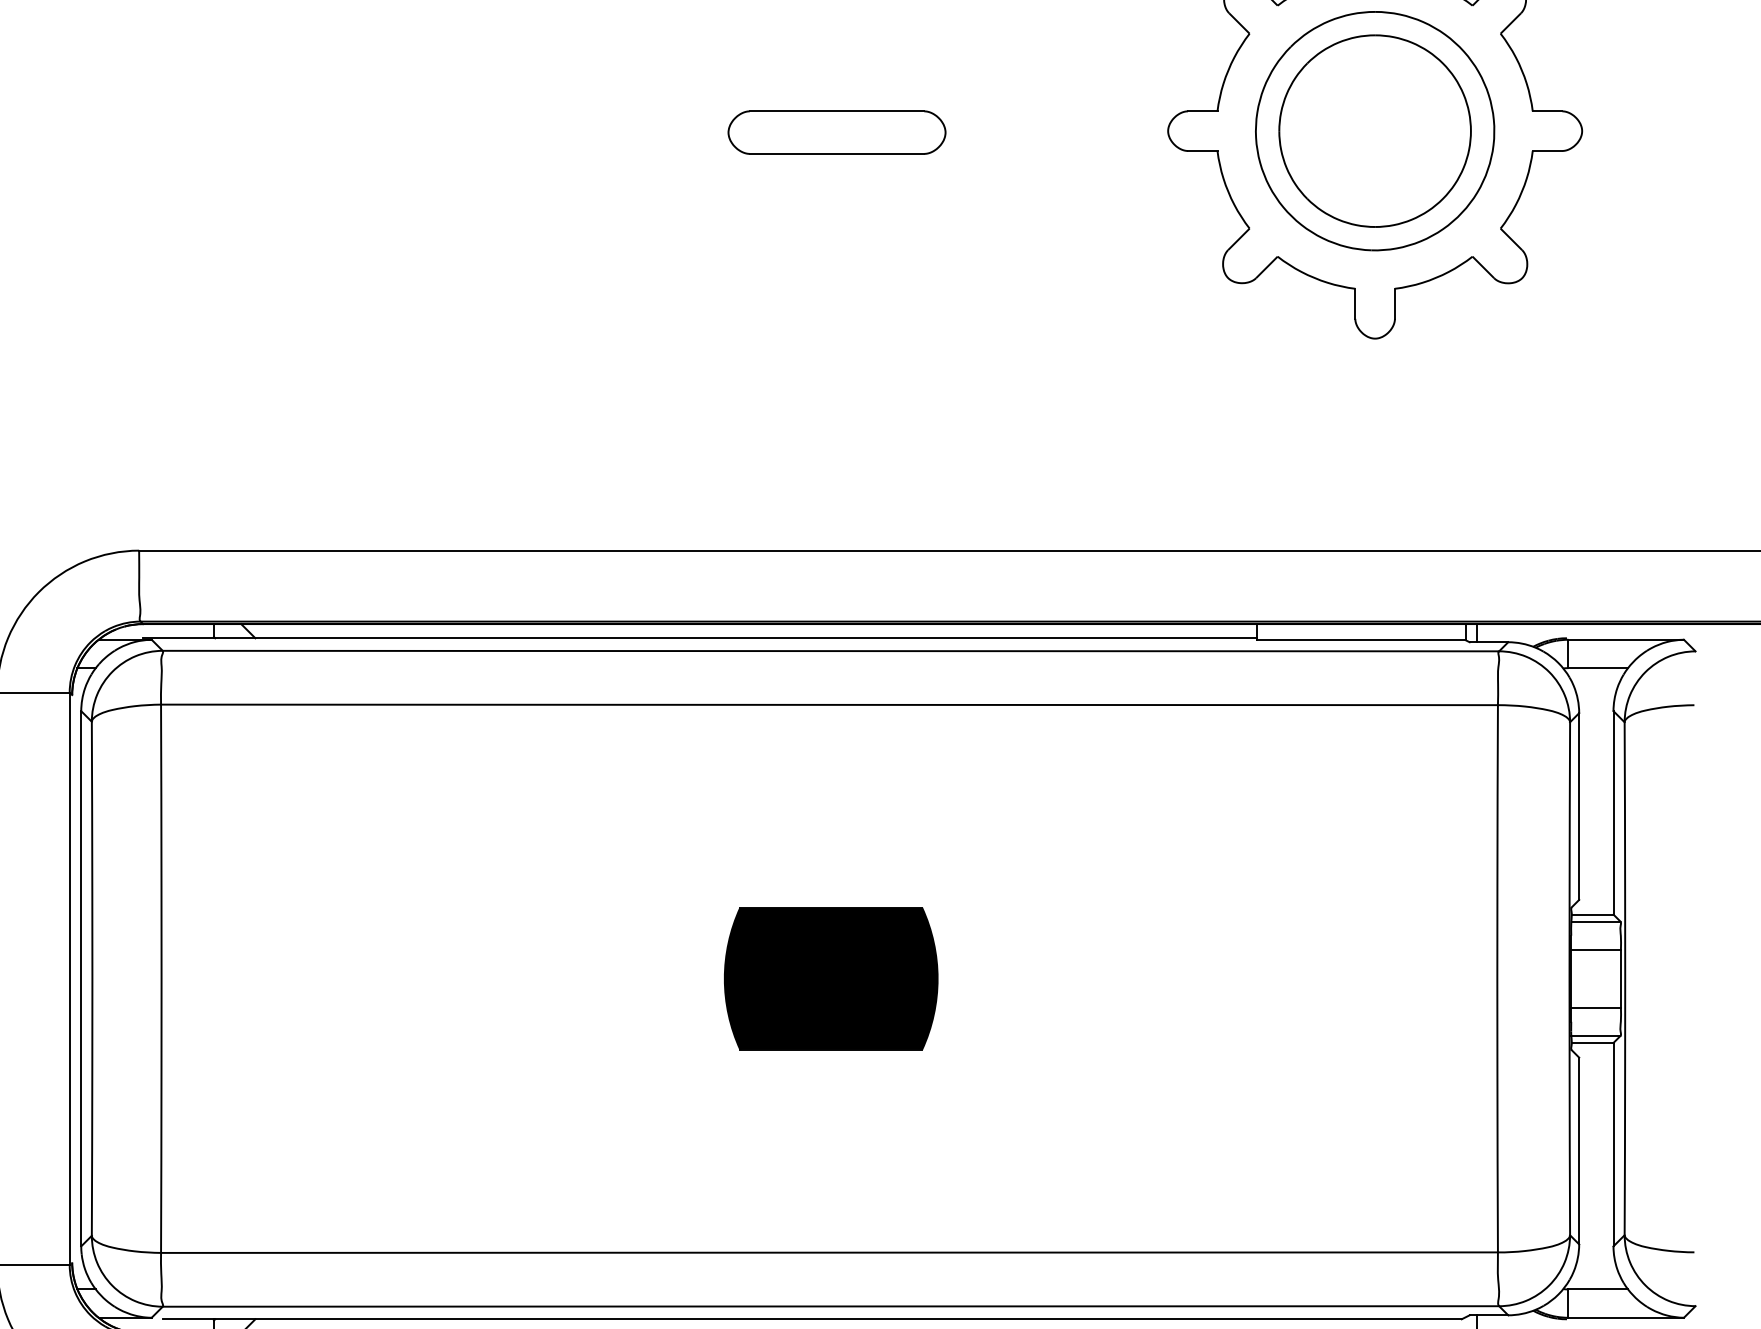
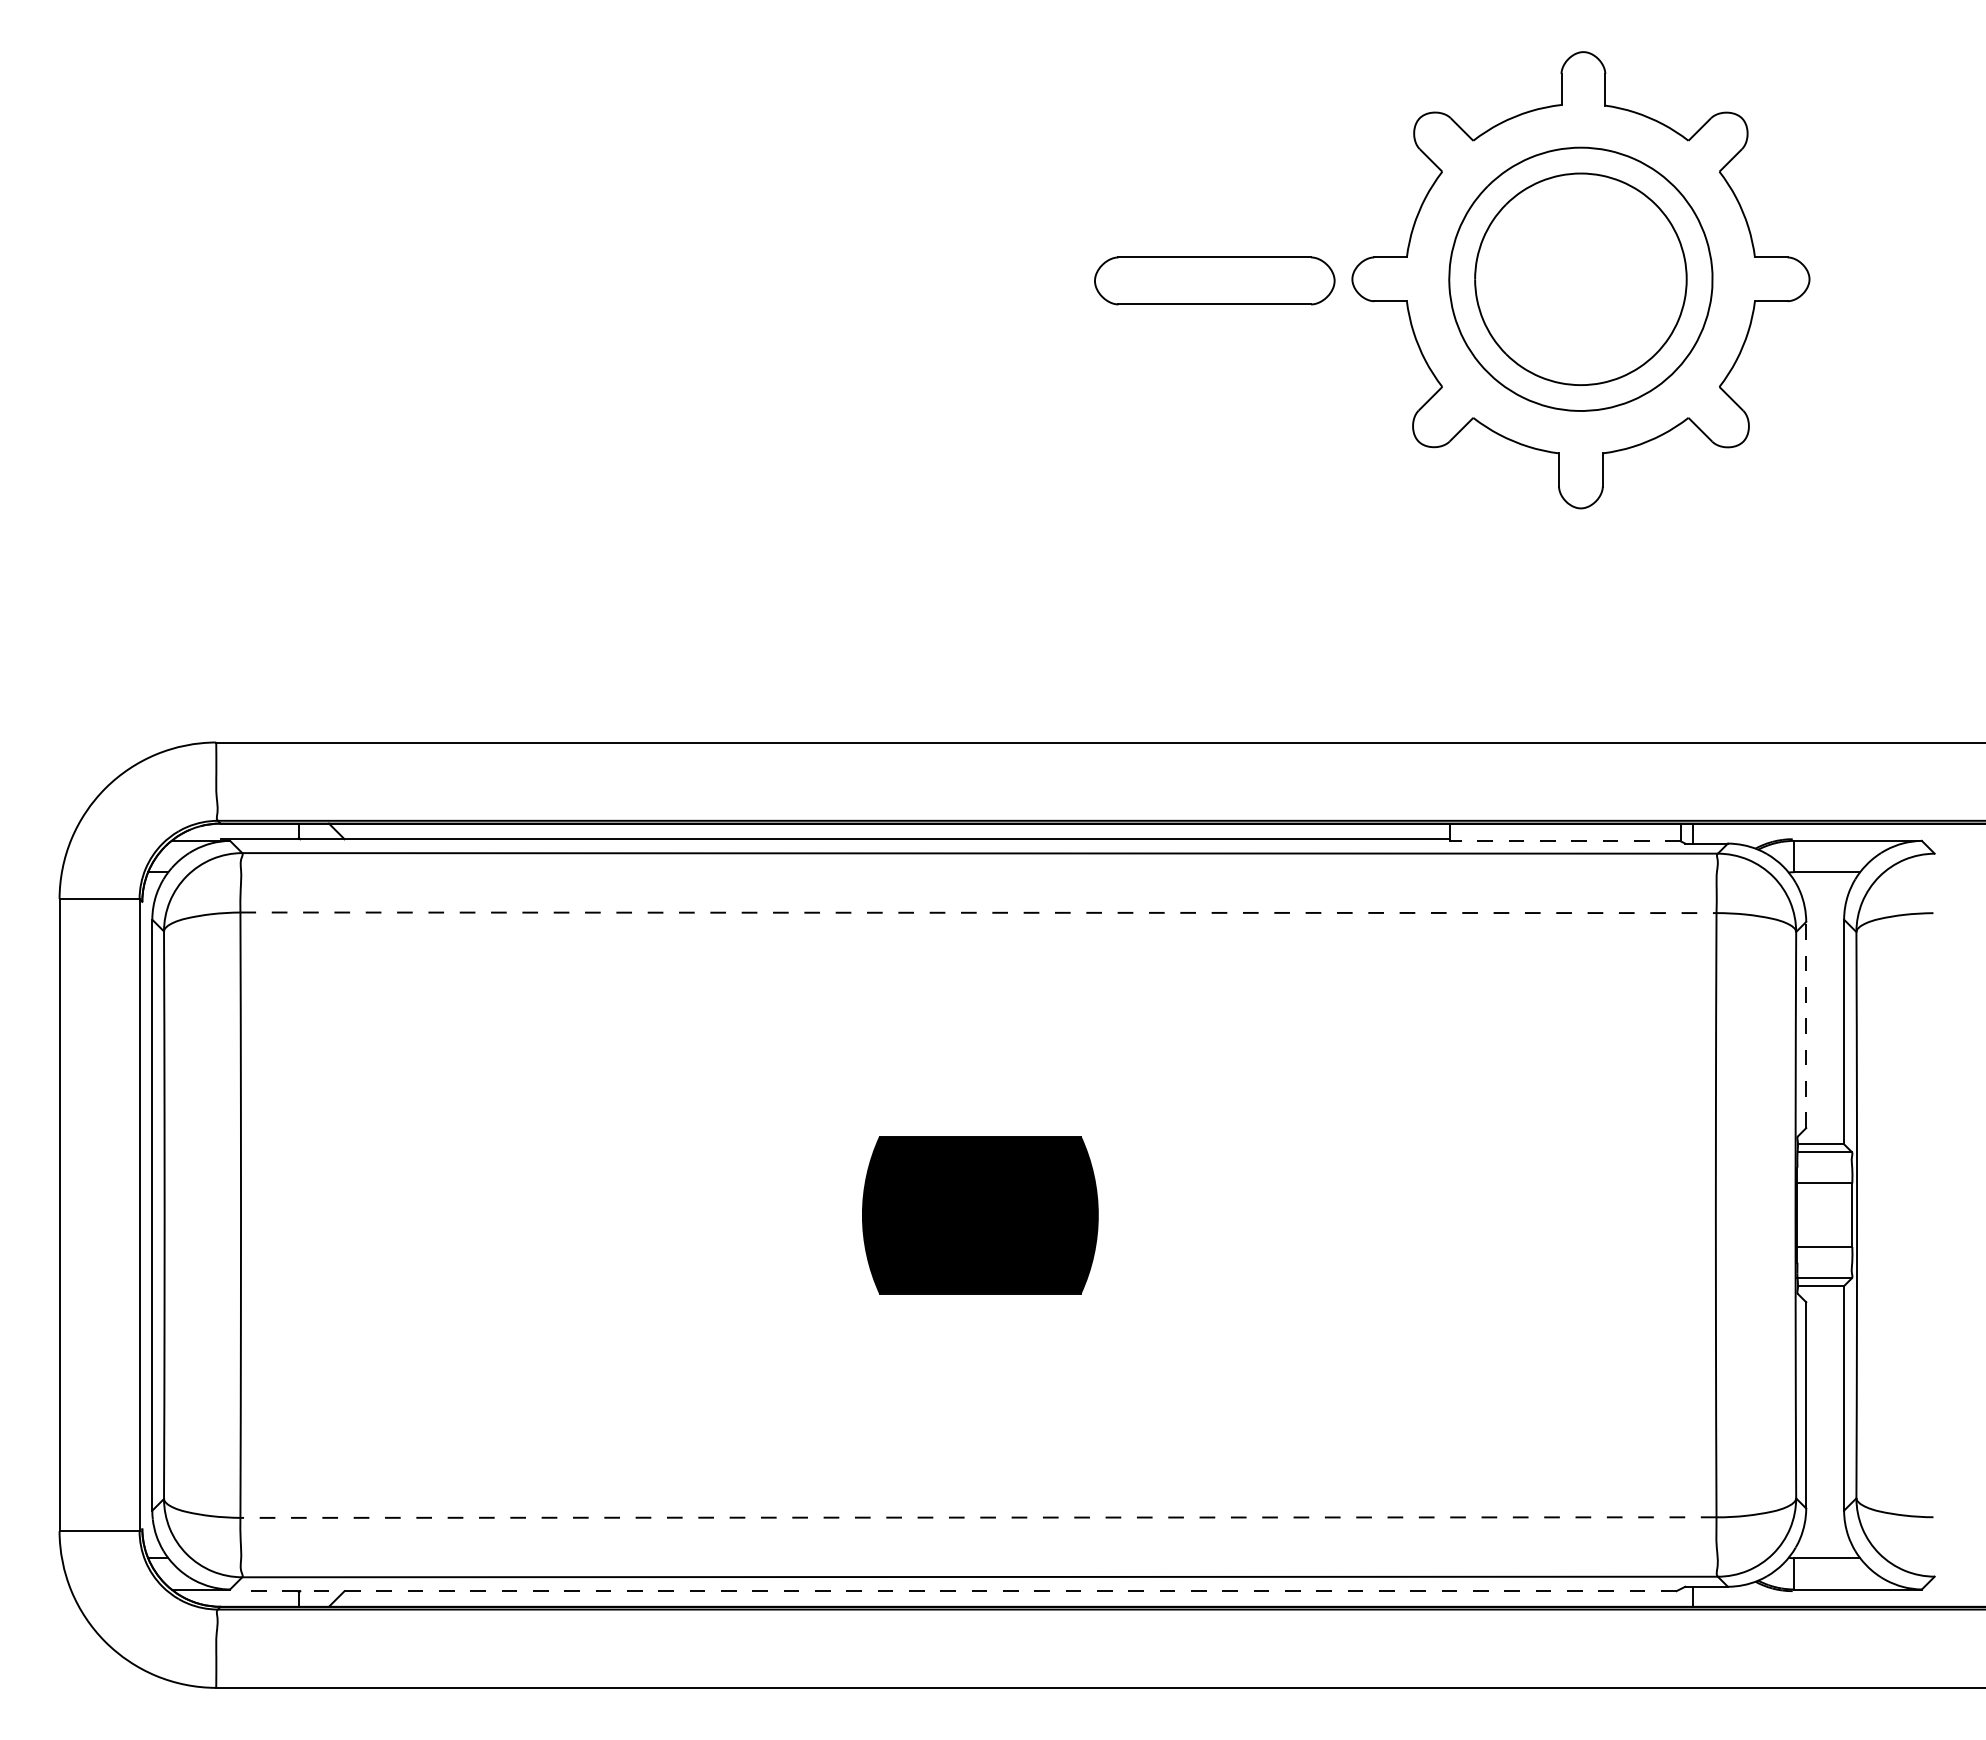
part: (836, 132) -> (1214, 280), moved
line: (1361, 640) -> (1565, 841), solid -> dashed
line: (829, 704) -> (978, 912), solid -> dashed
line: (1579, 806) -> (1806, 1024), solid -> dashed
line: (828, 1252) -> (977, 1517), solid -> dashed
line: (811, 1319) -> (958, 1591), solid -> dashed

